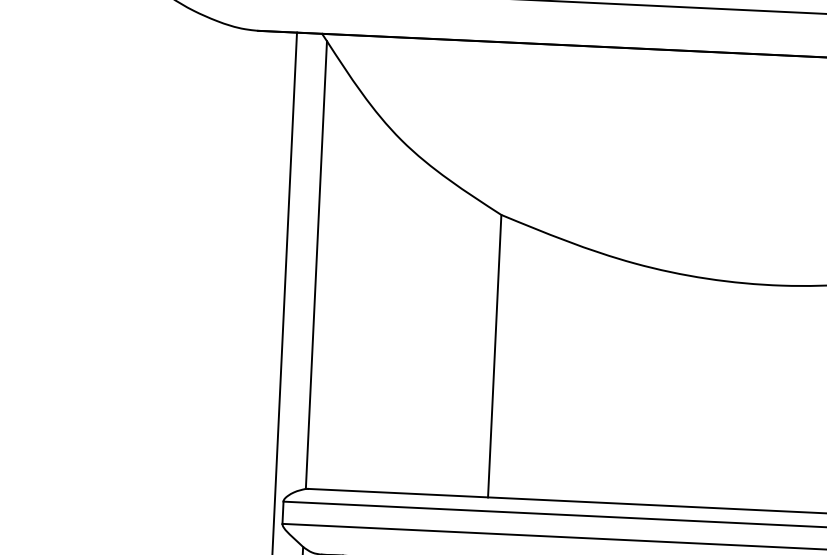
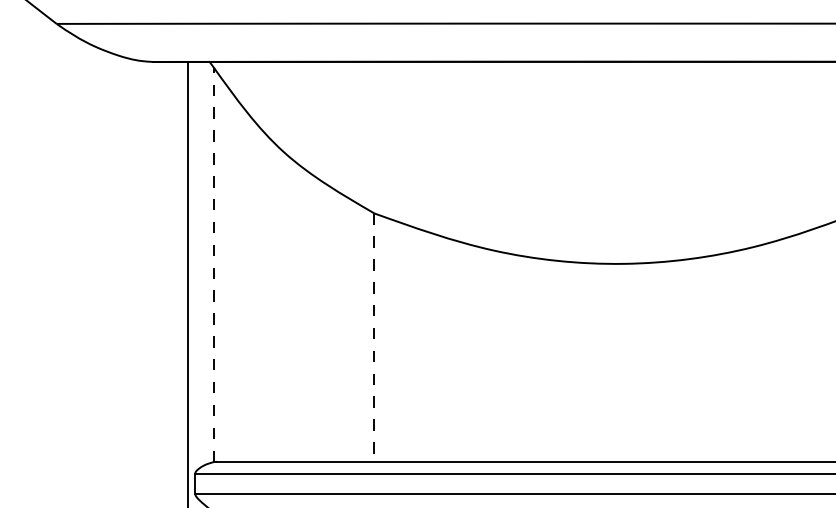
line: (316, 265) -> (214, 265), solid -> dashed
line: (494, 357) -> (374, 338), solid -> dashed

